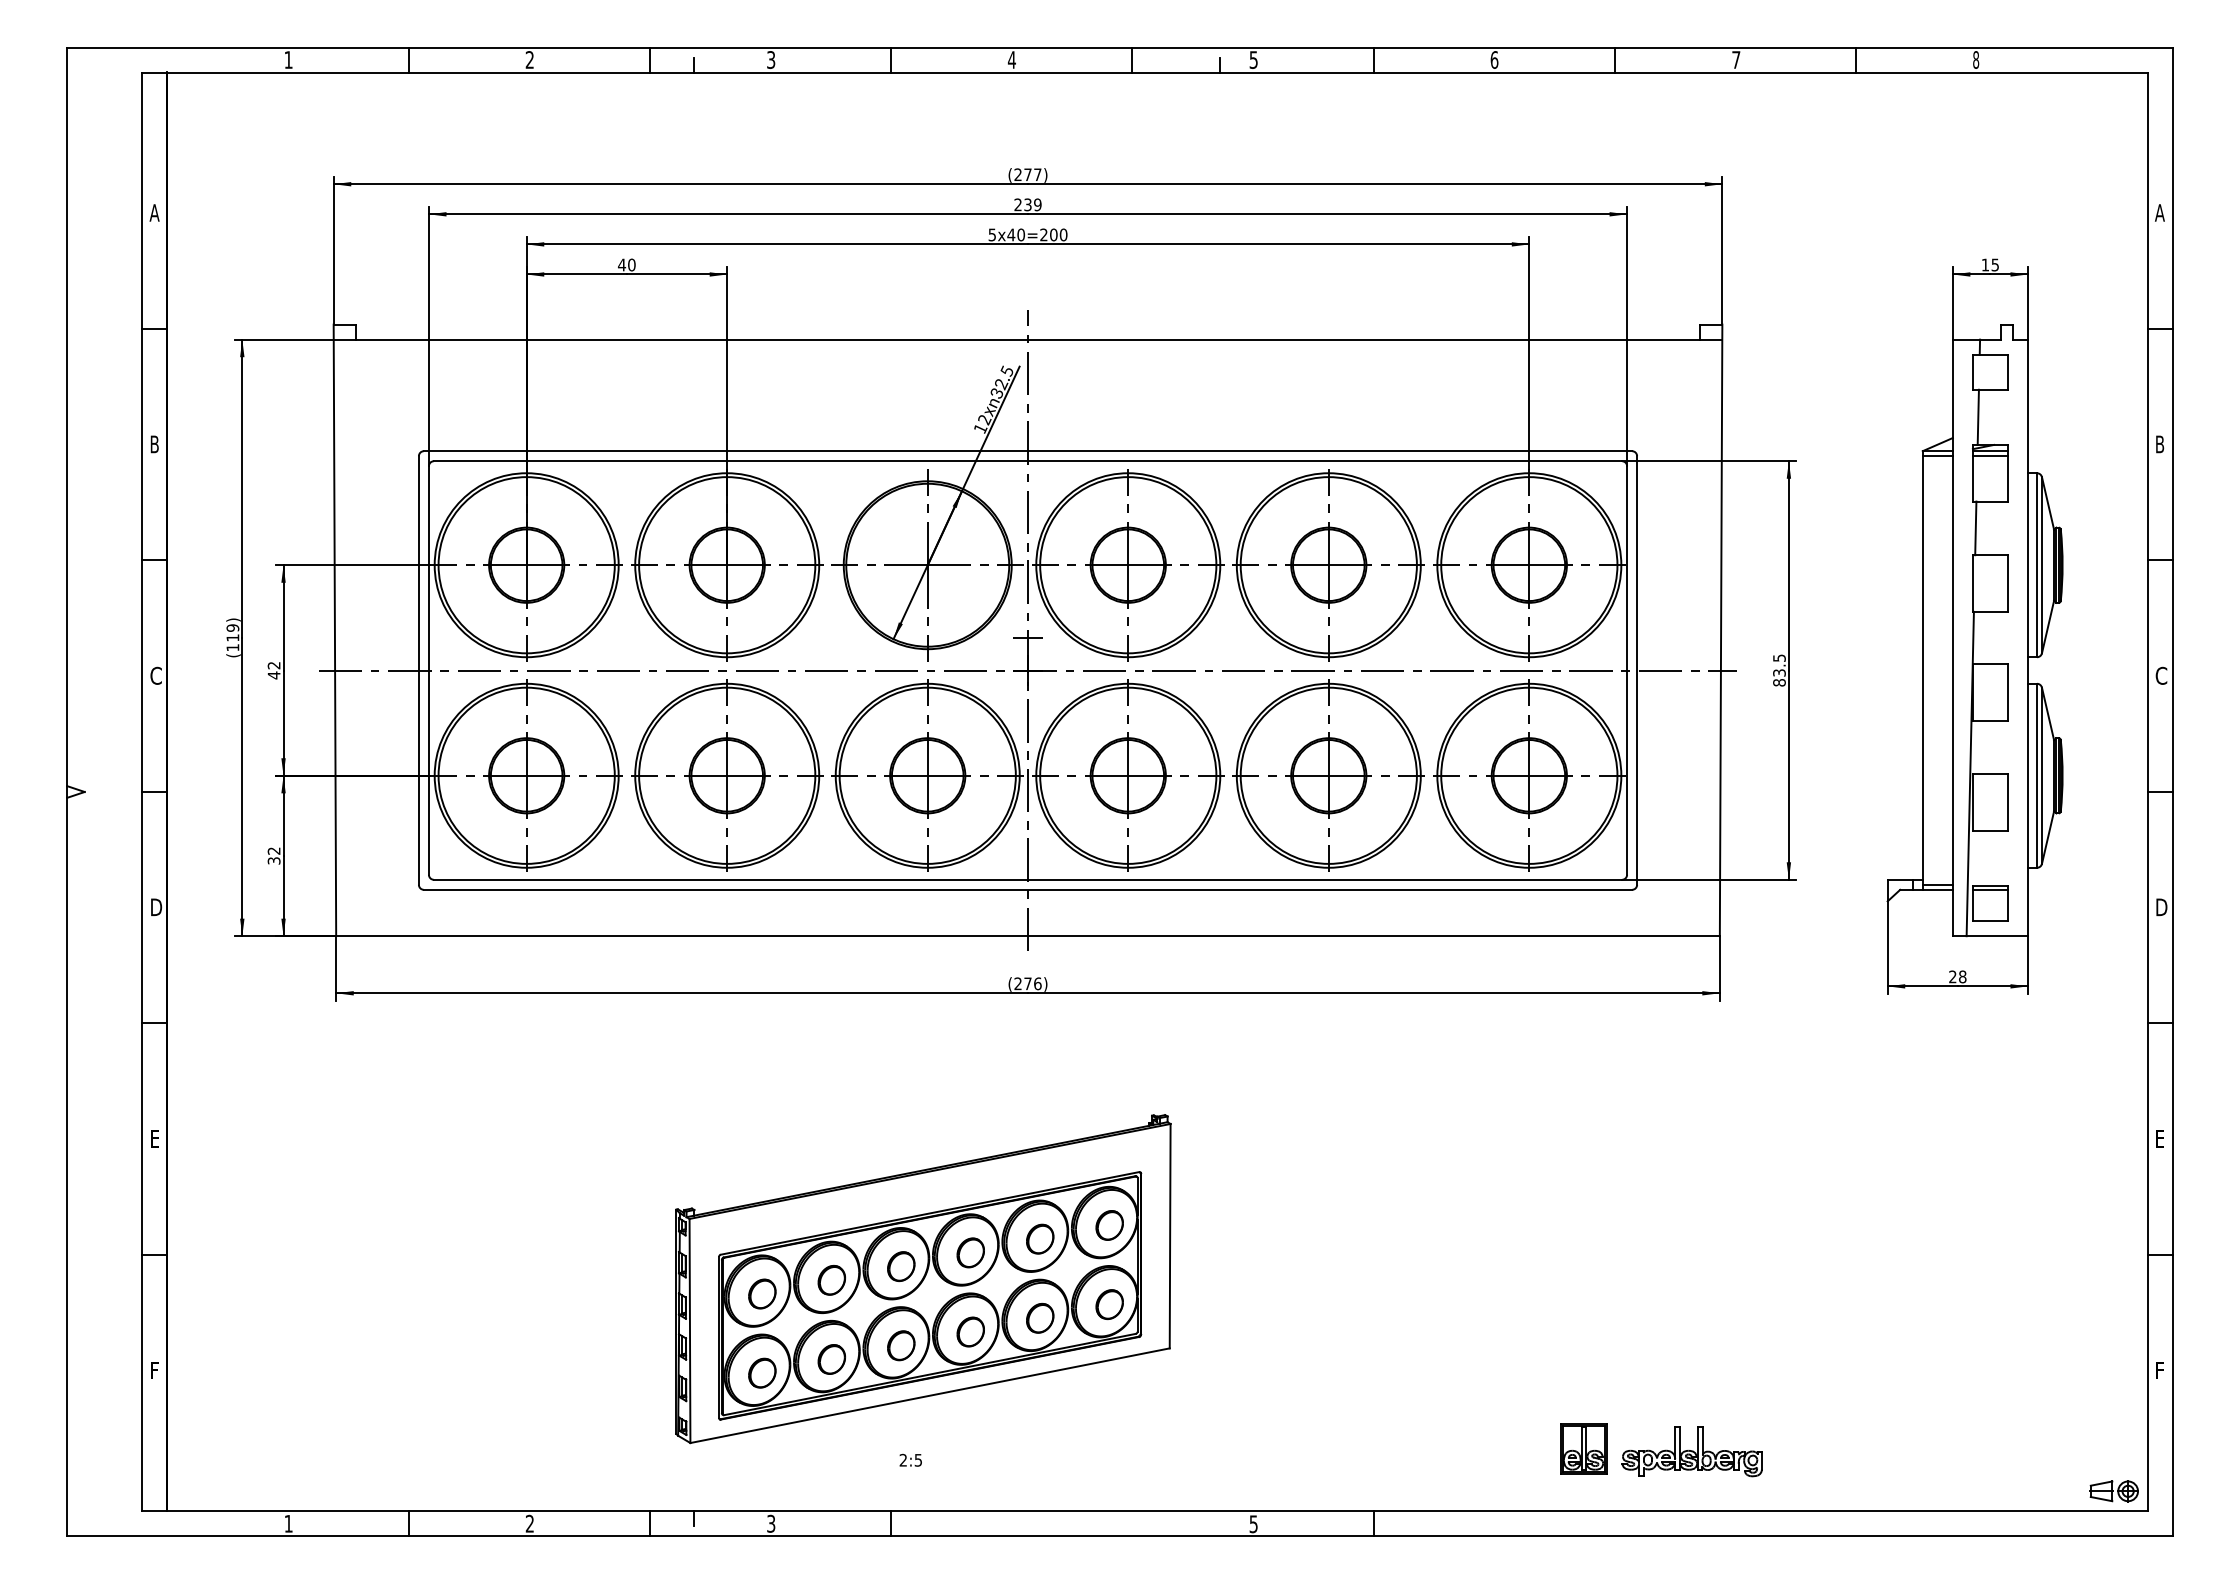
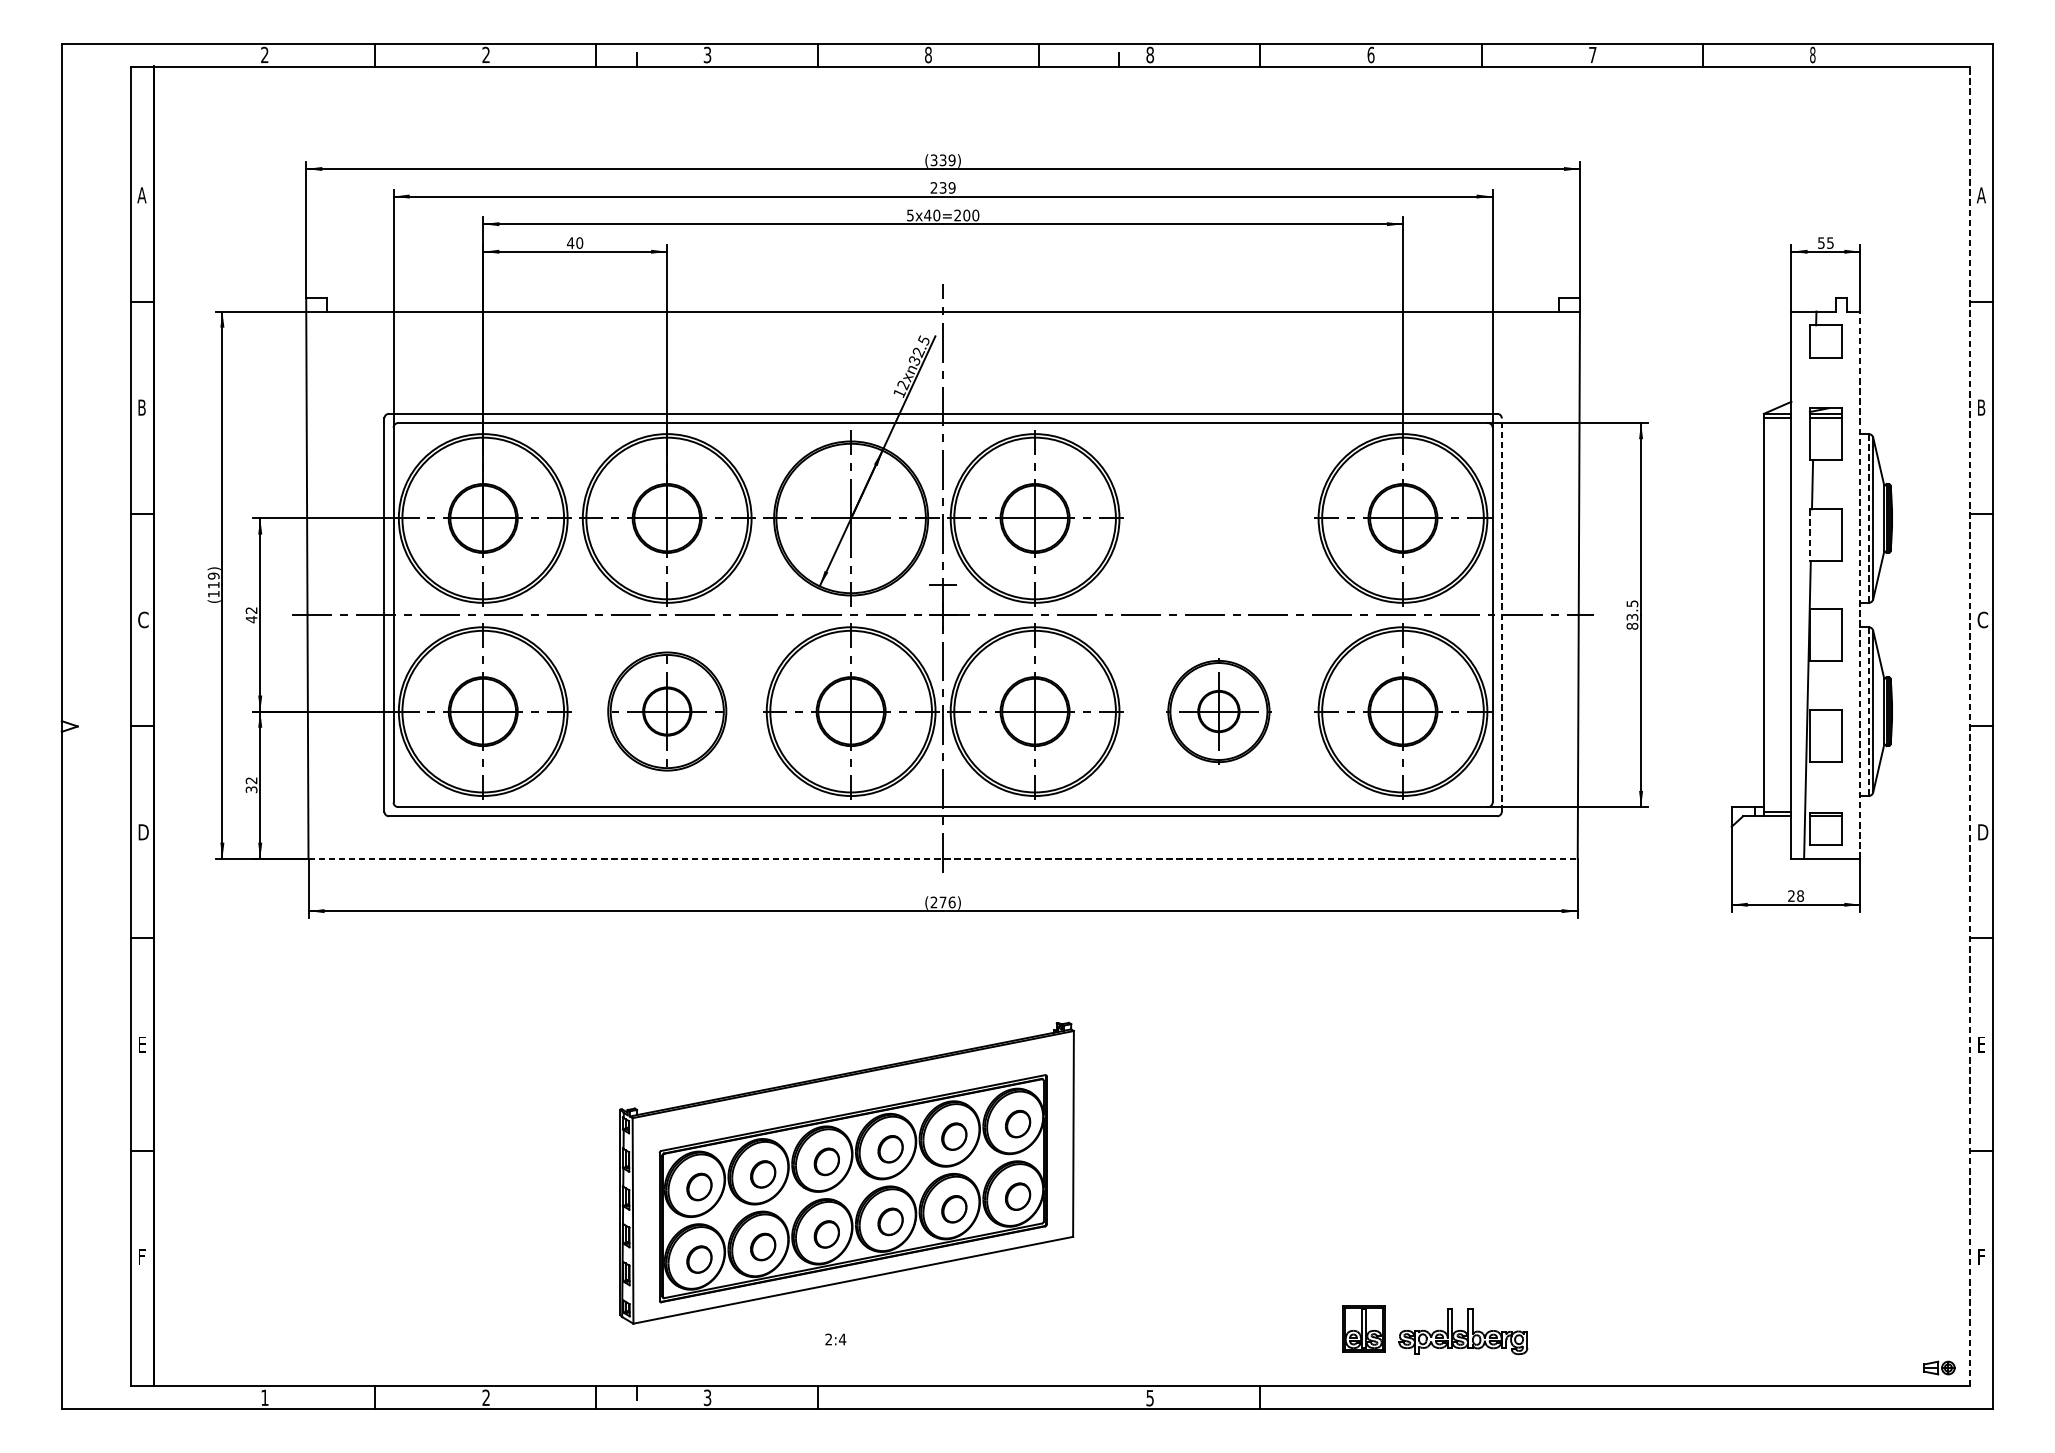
text: (288, 59) -> (264, 54), 1 -> 2
text: (1011, 59) -> (927, 54), 4 -> 8
text: (1253, 59) -> (1149, 54), 5 -> 8
text: (1027, 174) -> (942, 160), (277) -> (339)
text: (1984, 264) -> (1820, 242), 15 -> 55
line: (1977, 416) -> (1814, 382), removed
part: (1328, 565) -> (1218, 518), removed
line: (2037, 565) -> (1869, 518), solid -> dashed
line: (1972, 584) -> (1809, 536), solid -> dashed
line: (2028, 637) -> (1860, 584), solid -> dashed
line: (1637, 670) -> (1502, 615), solid -> dashed
part: (727, 775) -> (667, 711), size x0.7
part: (1328, 775) -> (1218, 711), size x0.6
line: (2037, 775) -> (1869, 711), solid -> dashed
line: (2147, 791) -> (1970, 726), solid -> dashed
line: (1028, 936) -> (943, 859), solid -> dashed
part: (1661, 1450) -> (1435, 1330), moved
text: (918, 1460) -> (842, 1339), 2:5 -> 2:4
part: (2113, 1491) -> (1938, 1368), size x0.7

